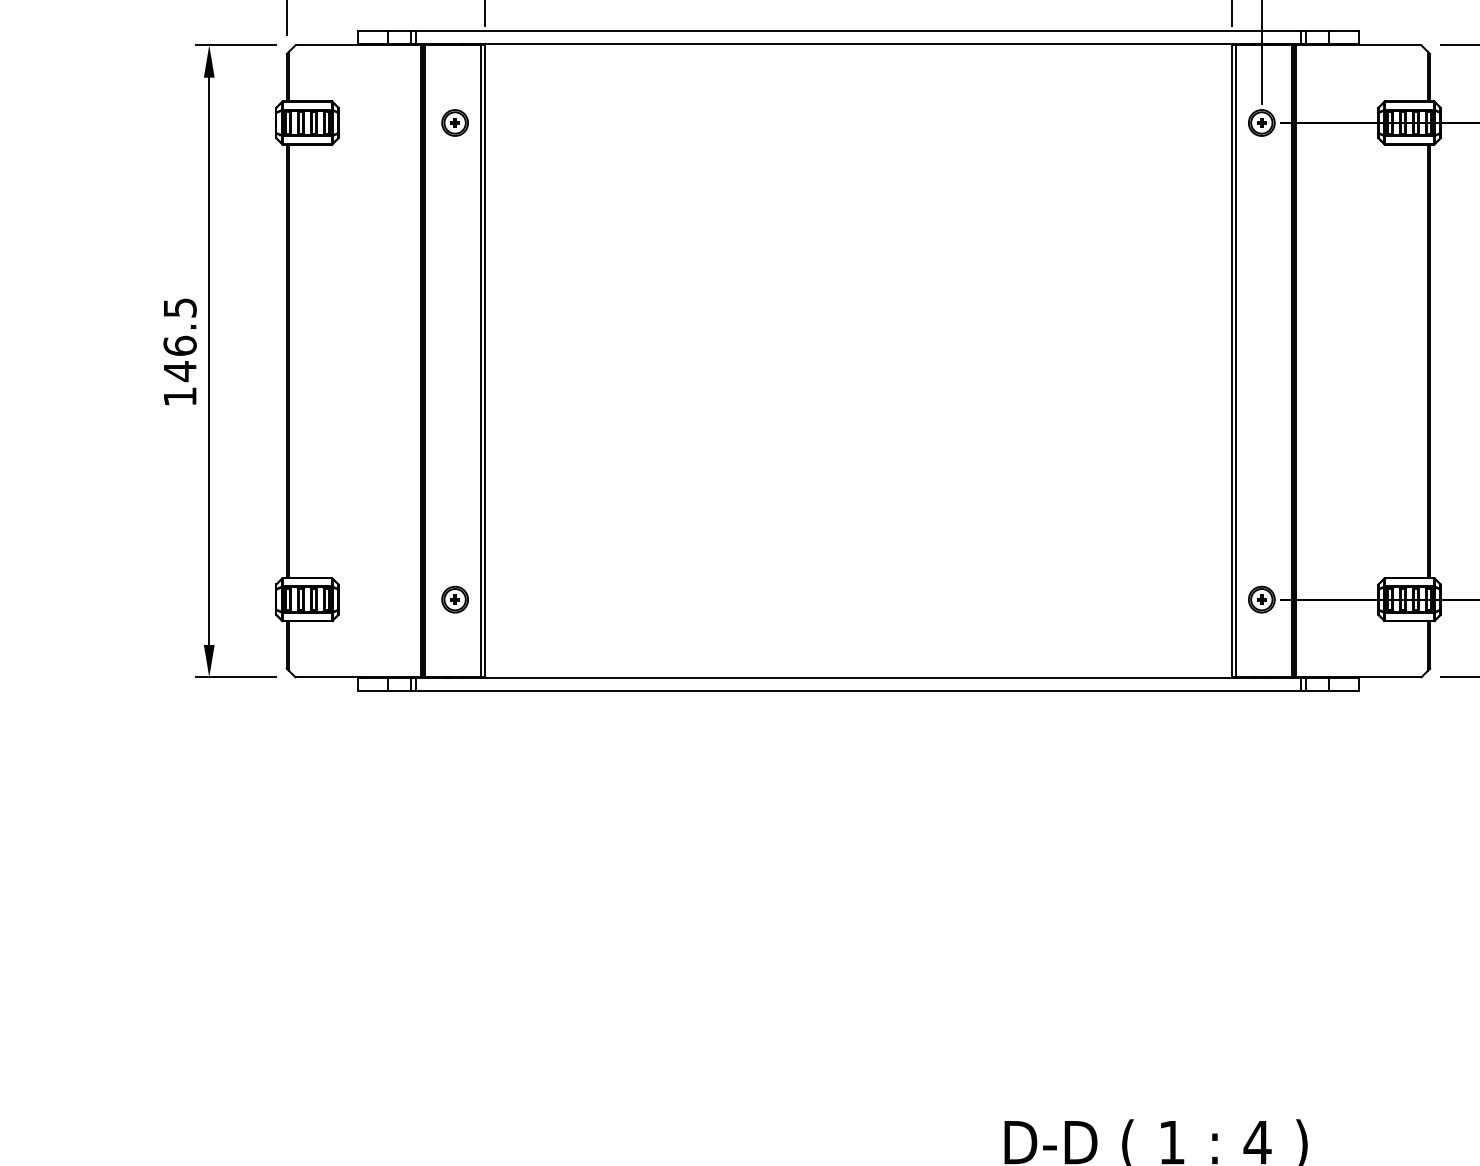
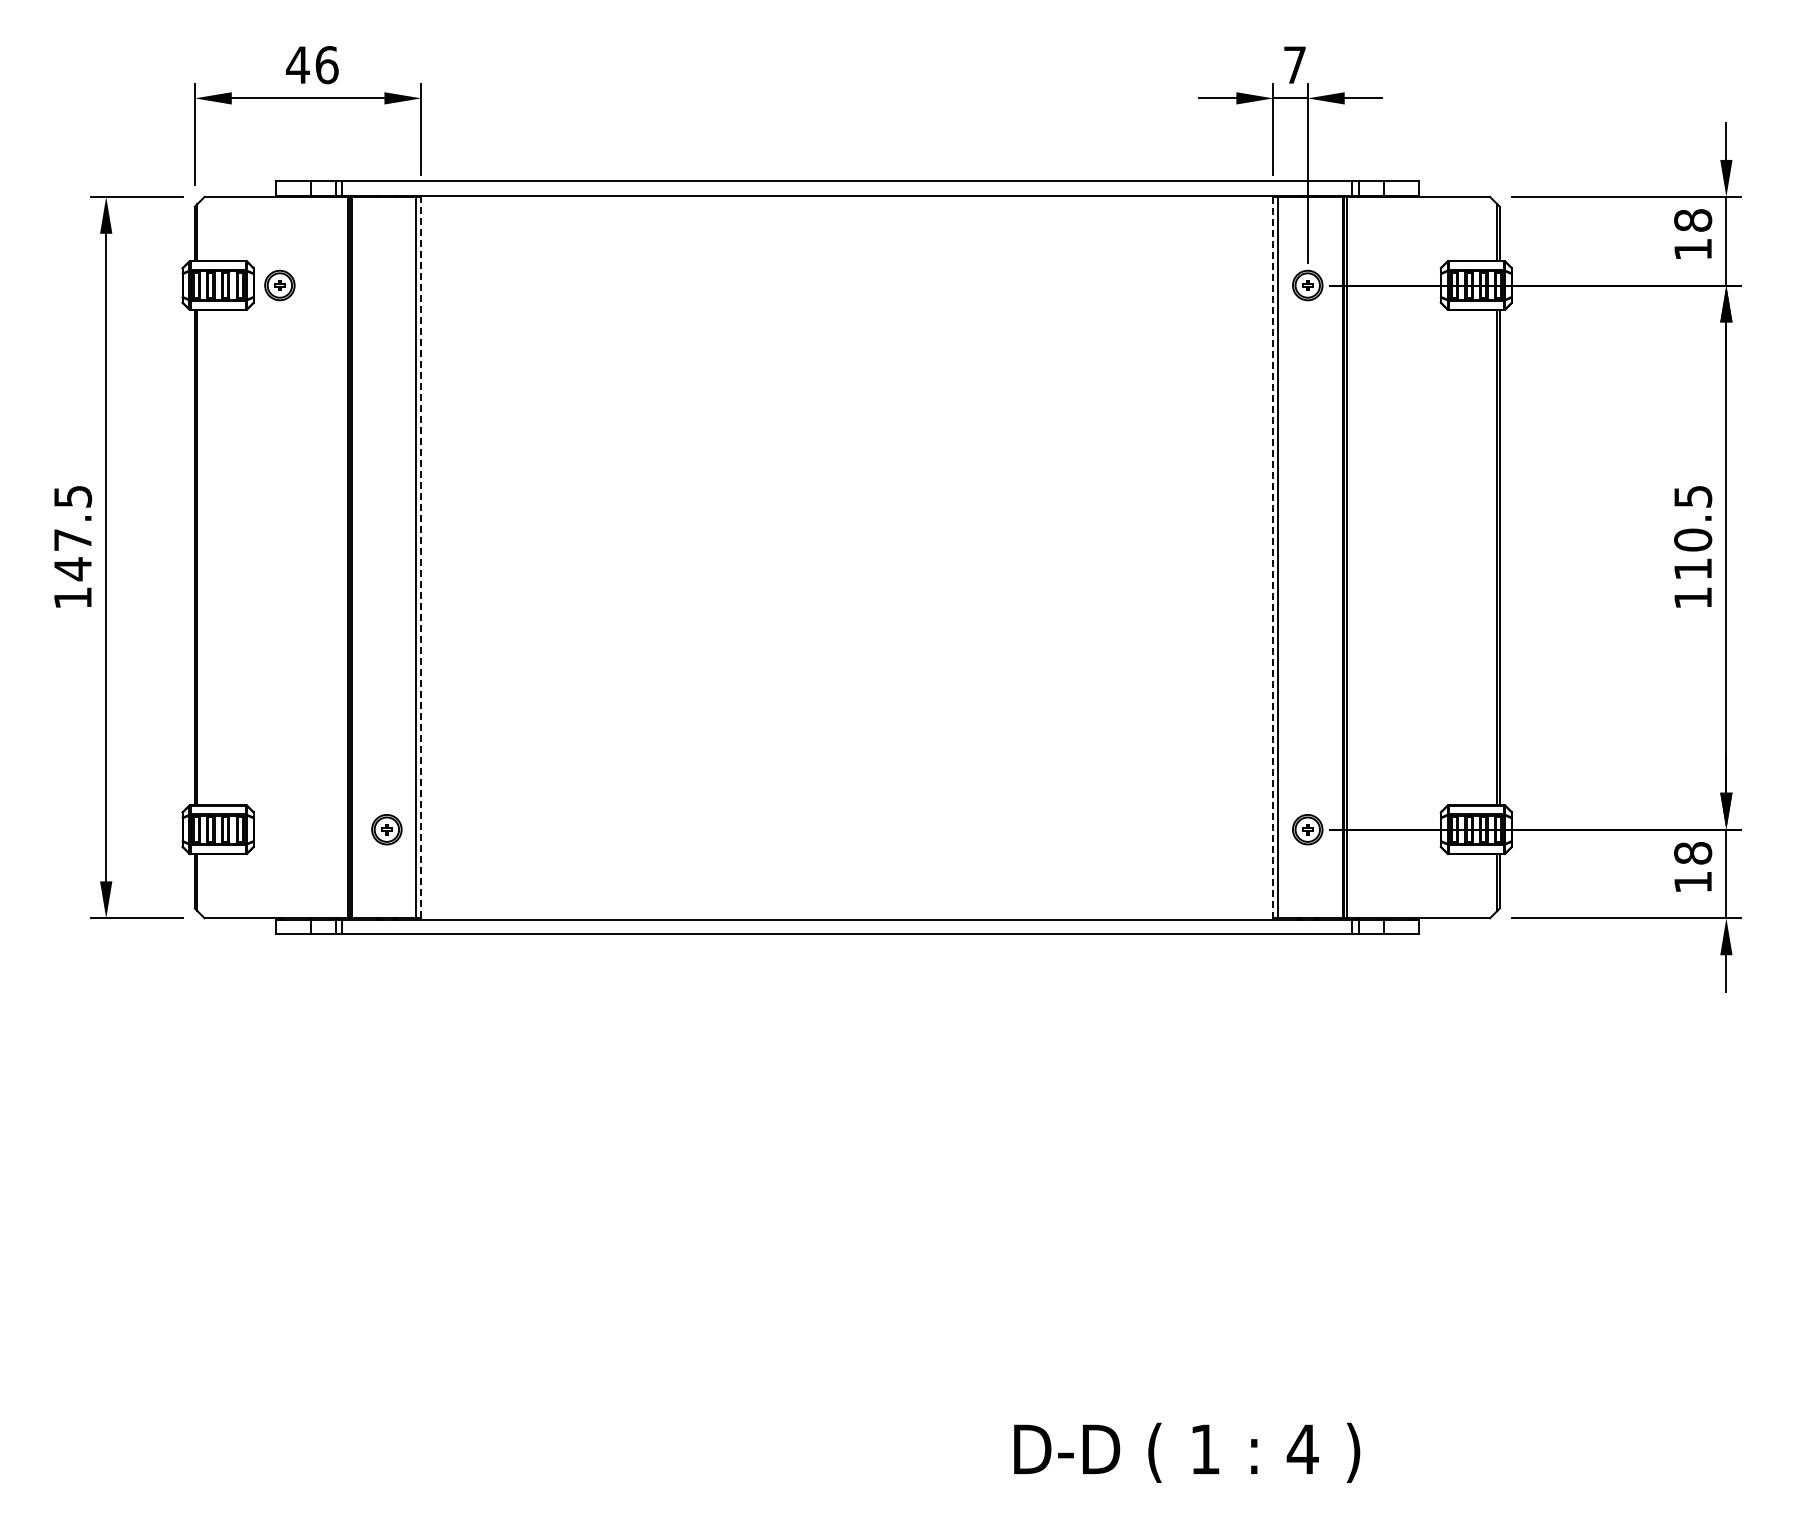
part: (454, 122) -> (279, 285), moved
text: (179, 345) -> (72, 539), 146.5 -> 147.5
line: (485, 361) -> (421, 557), solid -> dashed
line: (1231, 361) -> (1273, 557), solid -> dashed

